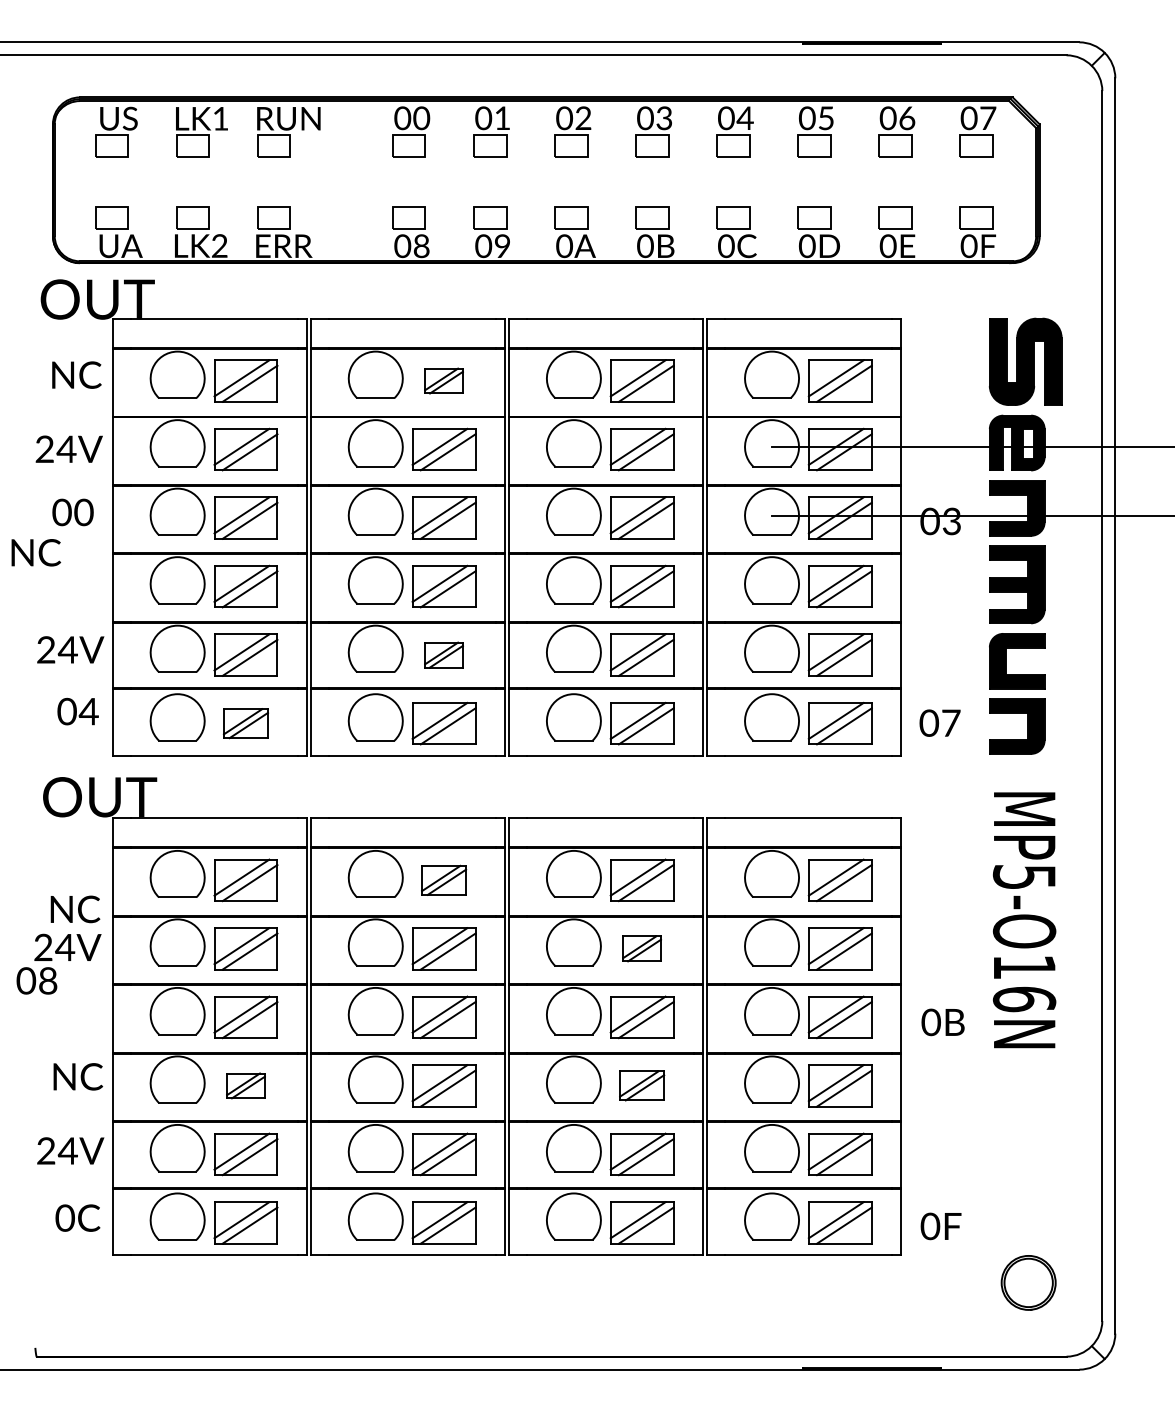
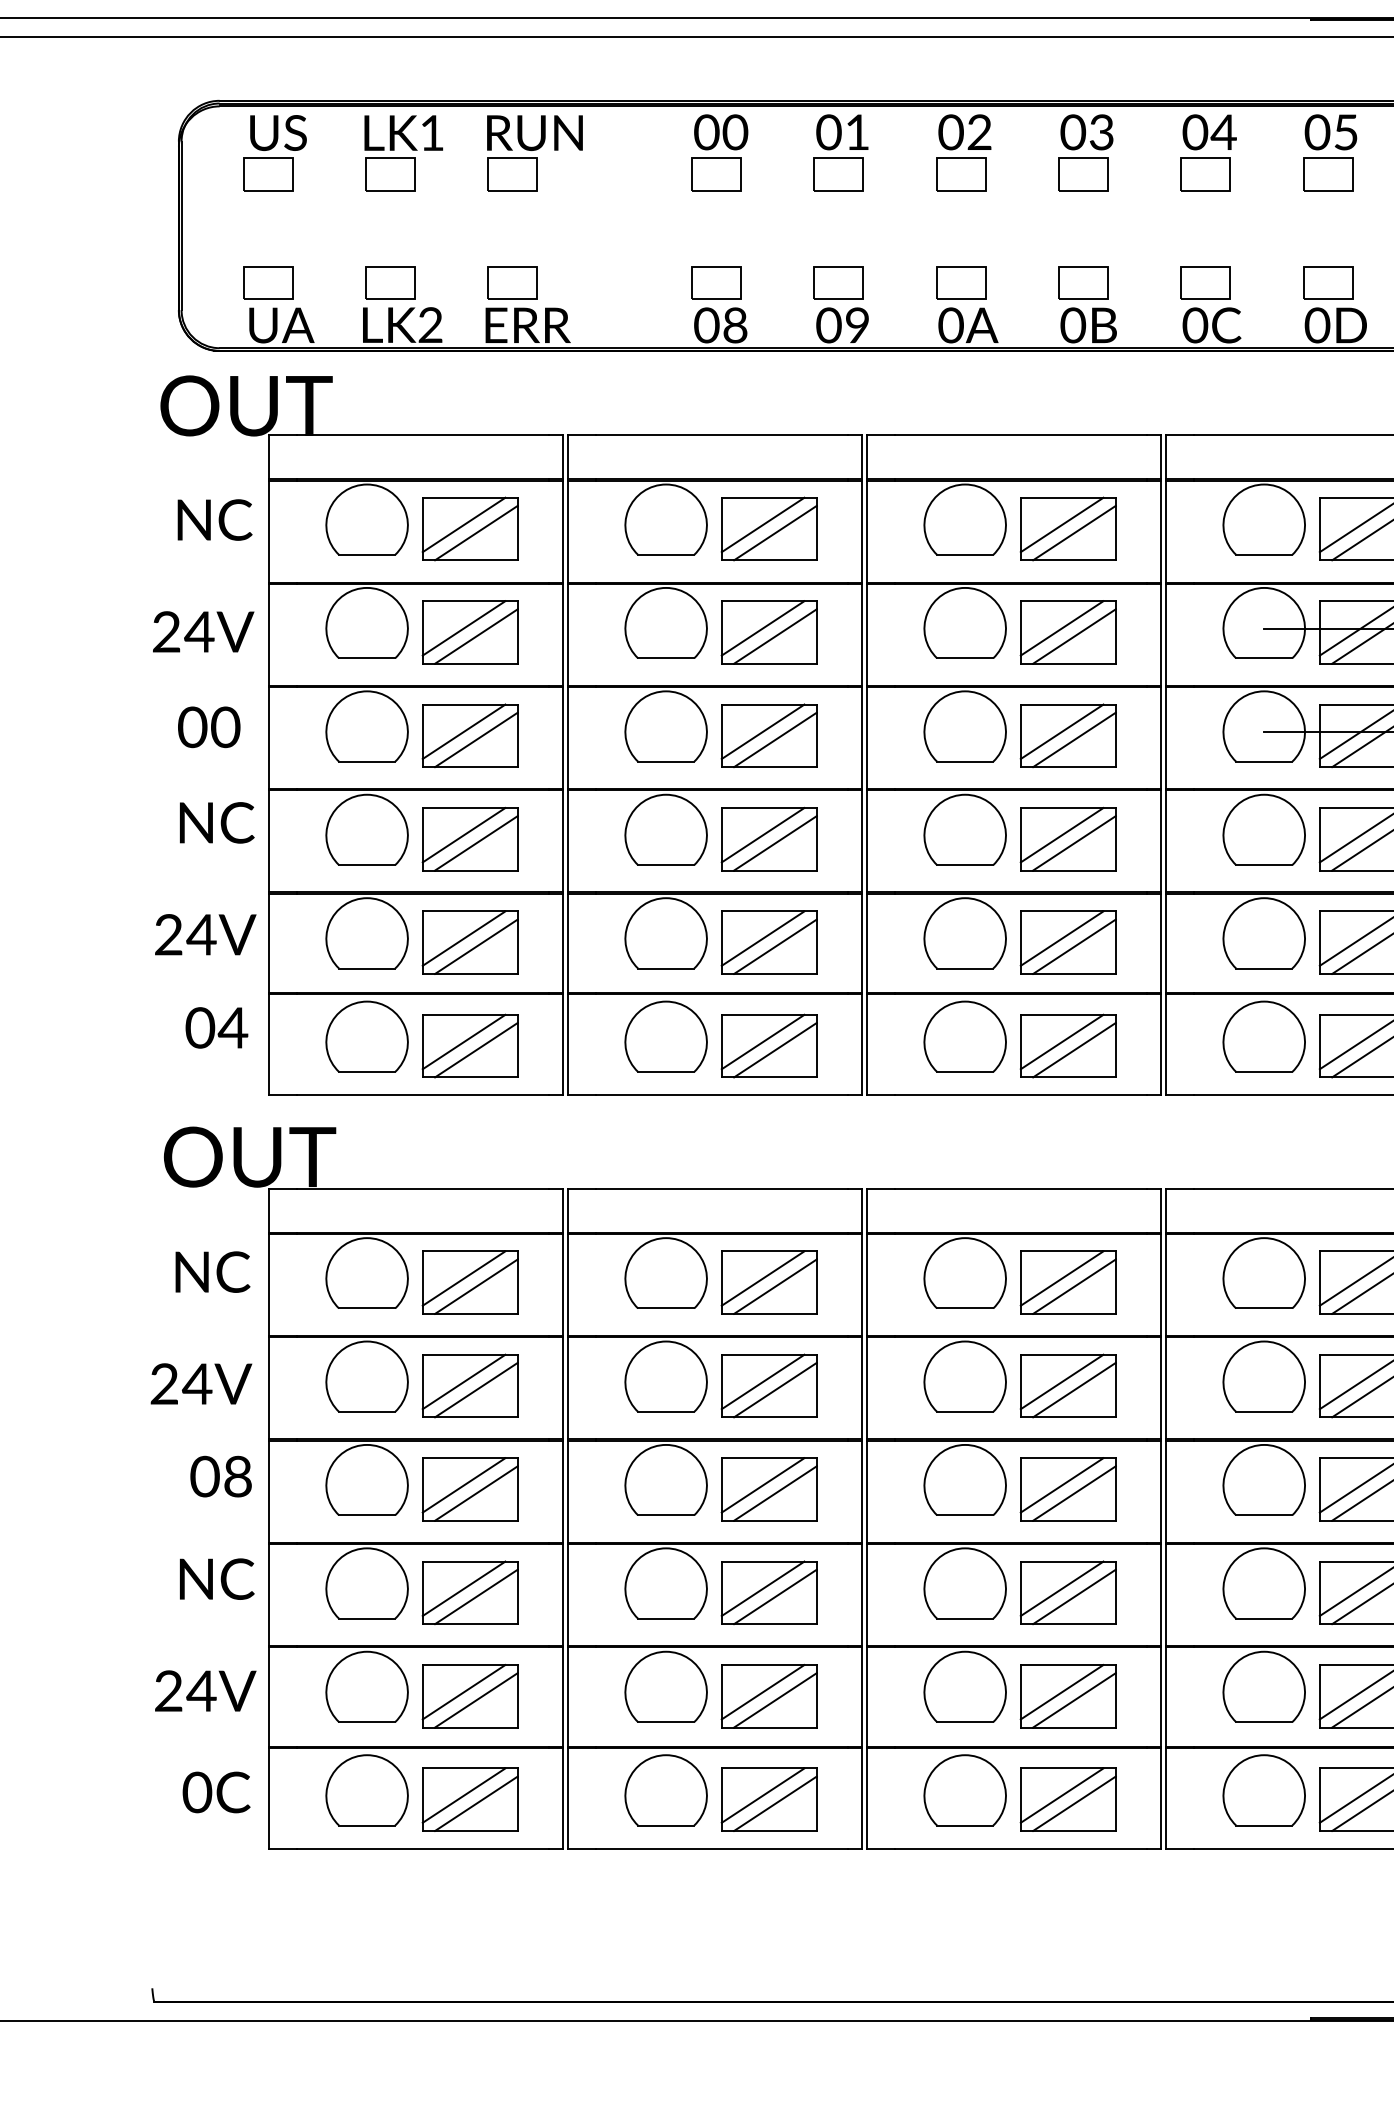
part: (443, 380) -> (768, 528), size x1.67
text: (36, 552) -> (217, 822), moved
part: (443, 654) -> (768, 941), size x1.67
part: (245, 723) -> (469, 1045), size x1.43
part: (443, 880) -> (768, 1282), size x1.43
text: (75, 909) -> (212, 1272), moved
part: (641, 948) -> (1067, 1385), size x1.67
text: (36, 980) -> (220, 1476), moved
part: (245, 1085) -> (469, 1592), size x1.67
part: (641, 1085) -> (1067, 1592), size x1.43

